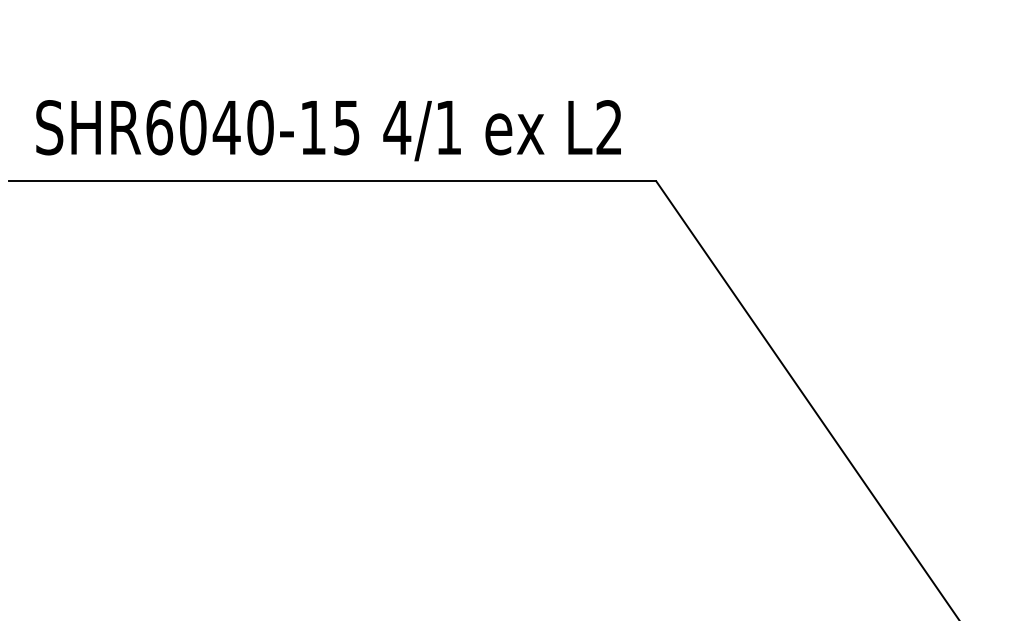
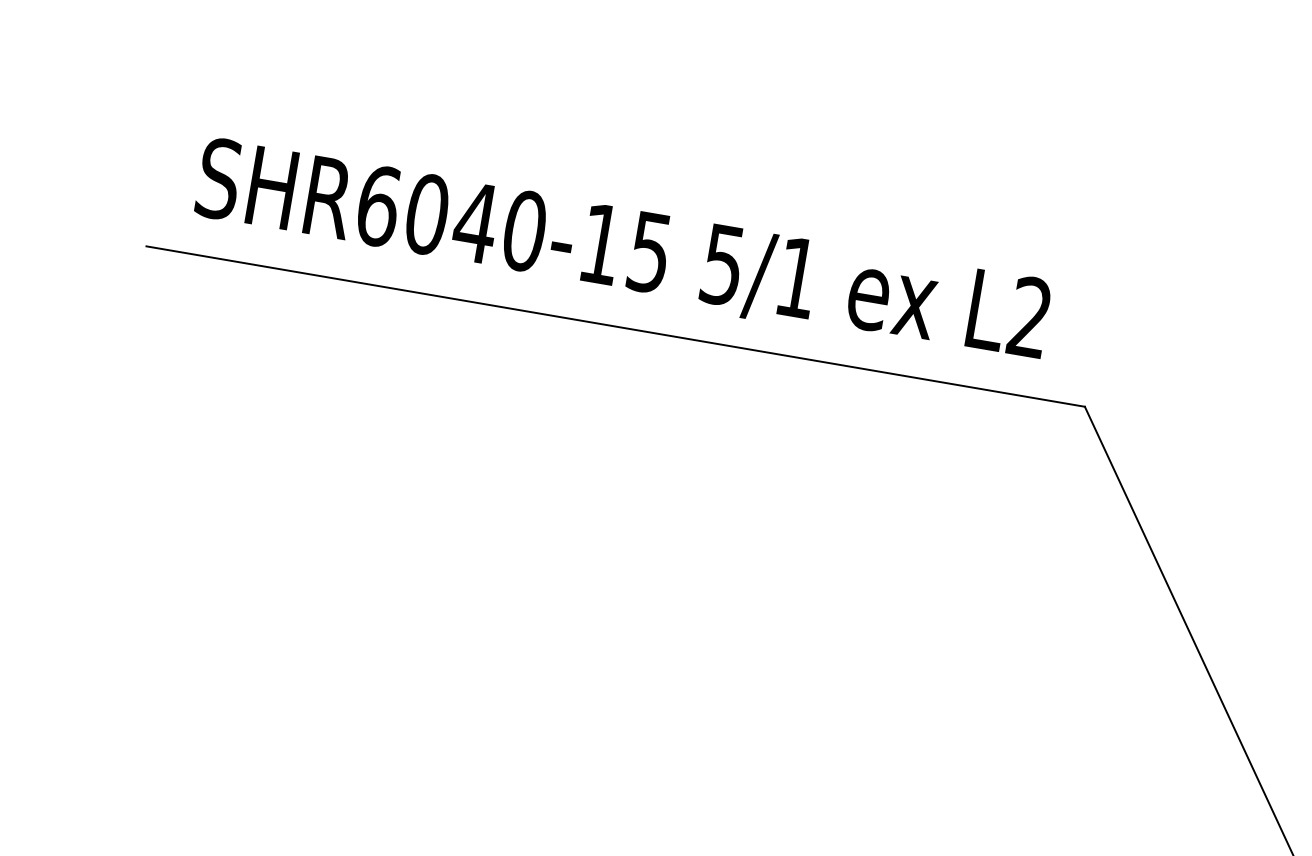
text: (397, 128) -> (723, 266), 4/1 -> 5/1

